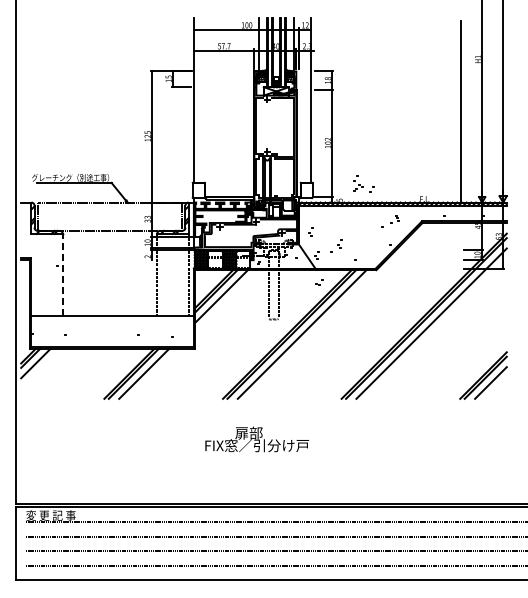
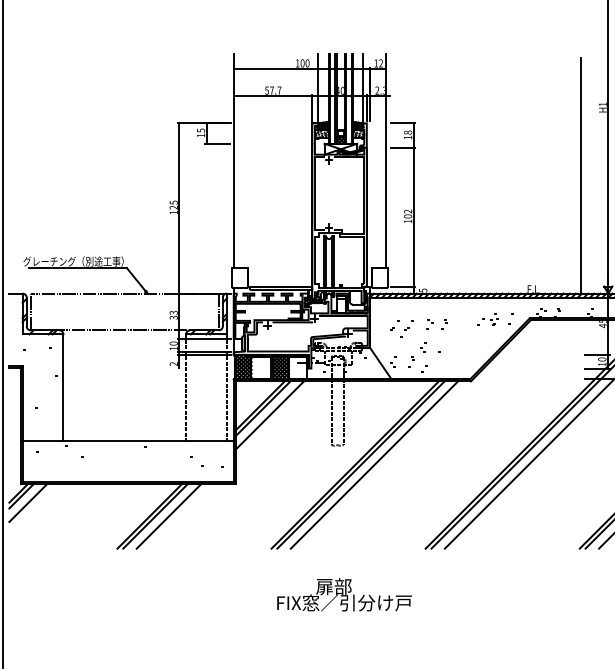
part: (363, 183) -> (454, 332), moved
part: (393, 222) -> (493, 319), size x0.62
line: (62, 274) -> (63, 387), dashed -> solid
part: (319, 282) -> (408, 324), moved
text: (256, 439) -> (343, 594), moved

